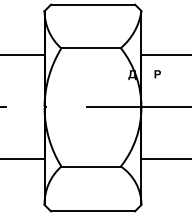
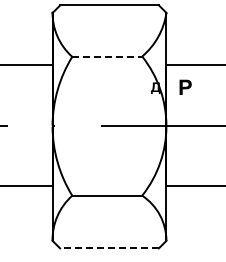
line: (91, 48) -> (107, 56), solid -> dashed
part: (157, 73) -> (185, 86), size x1.6
line: (93, 211) -> (109, 248), solid -> dashed

